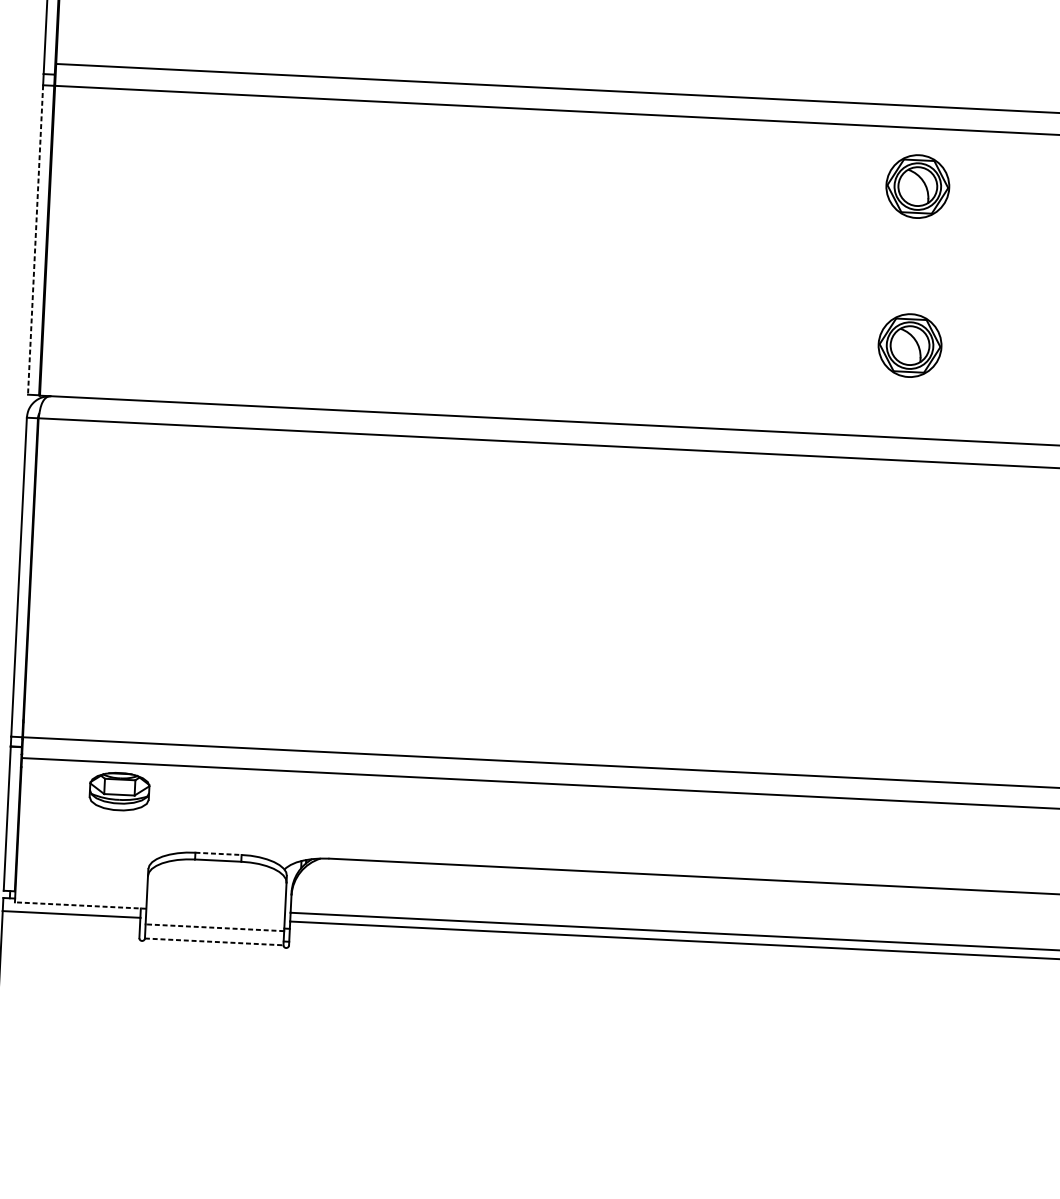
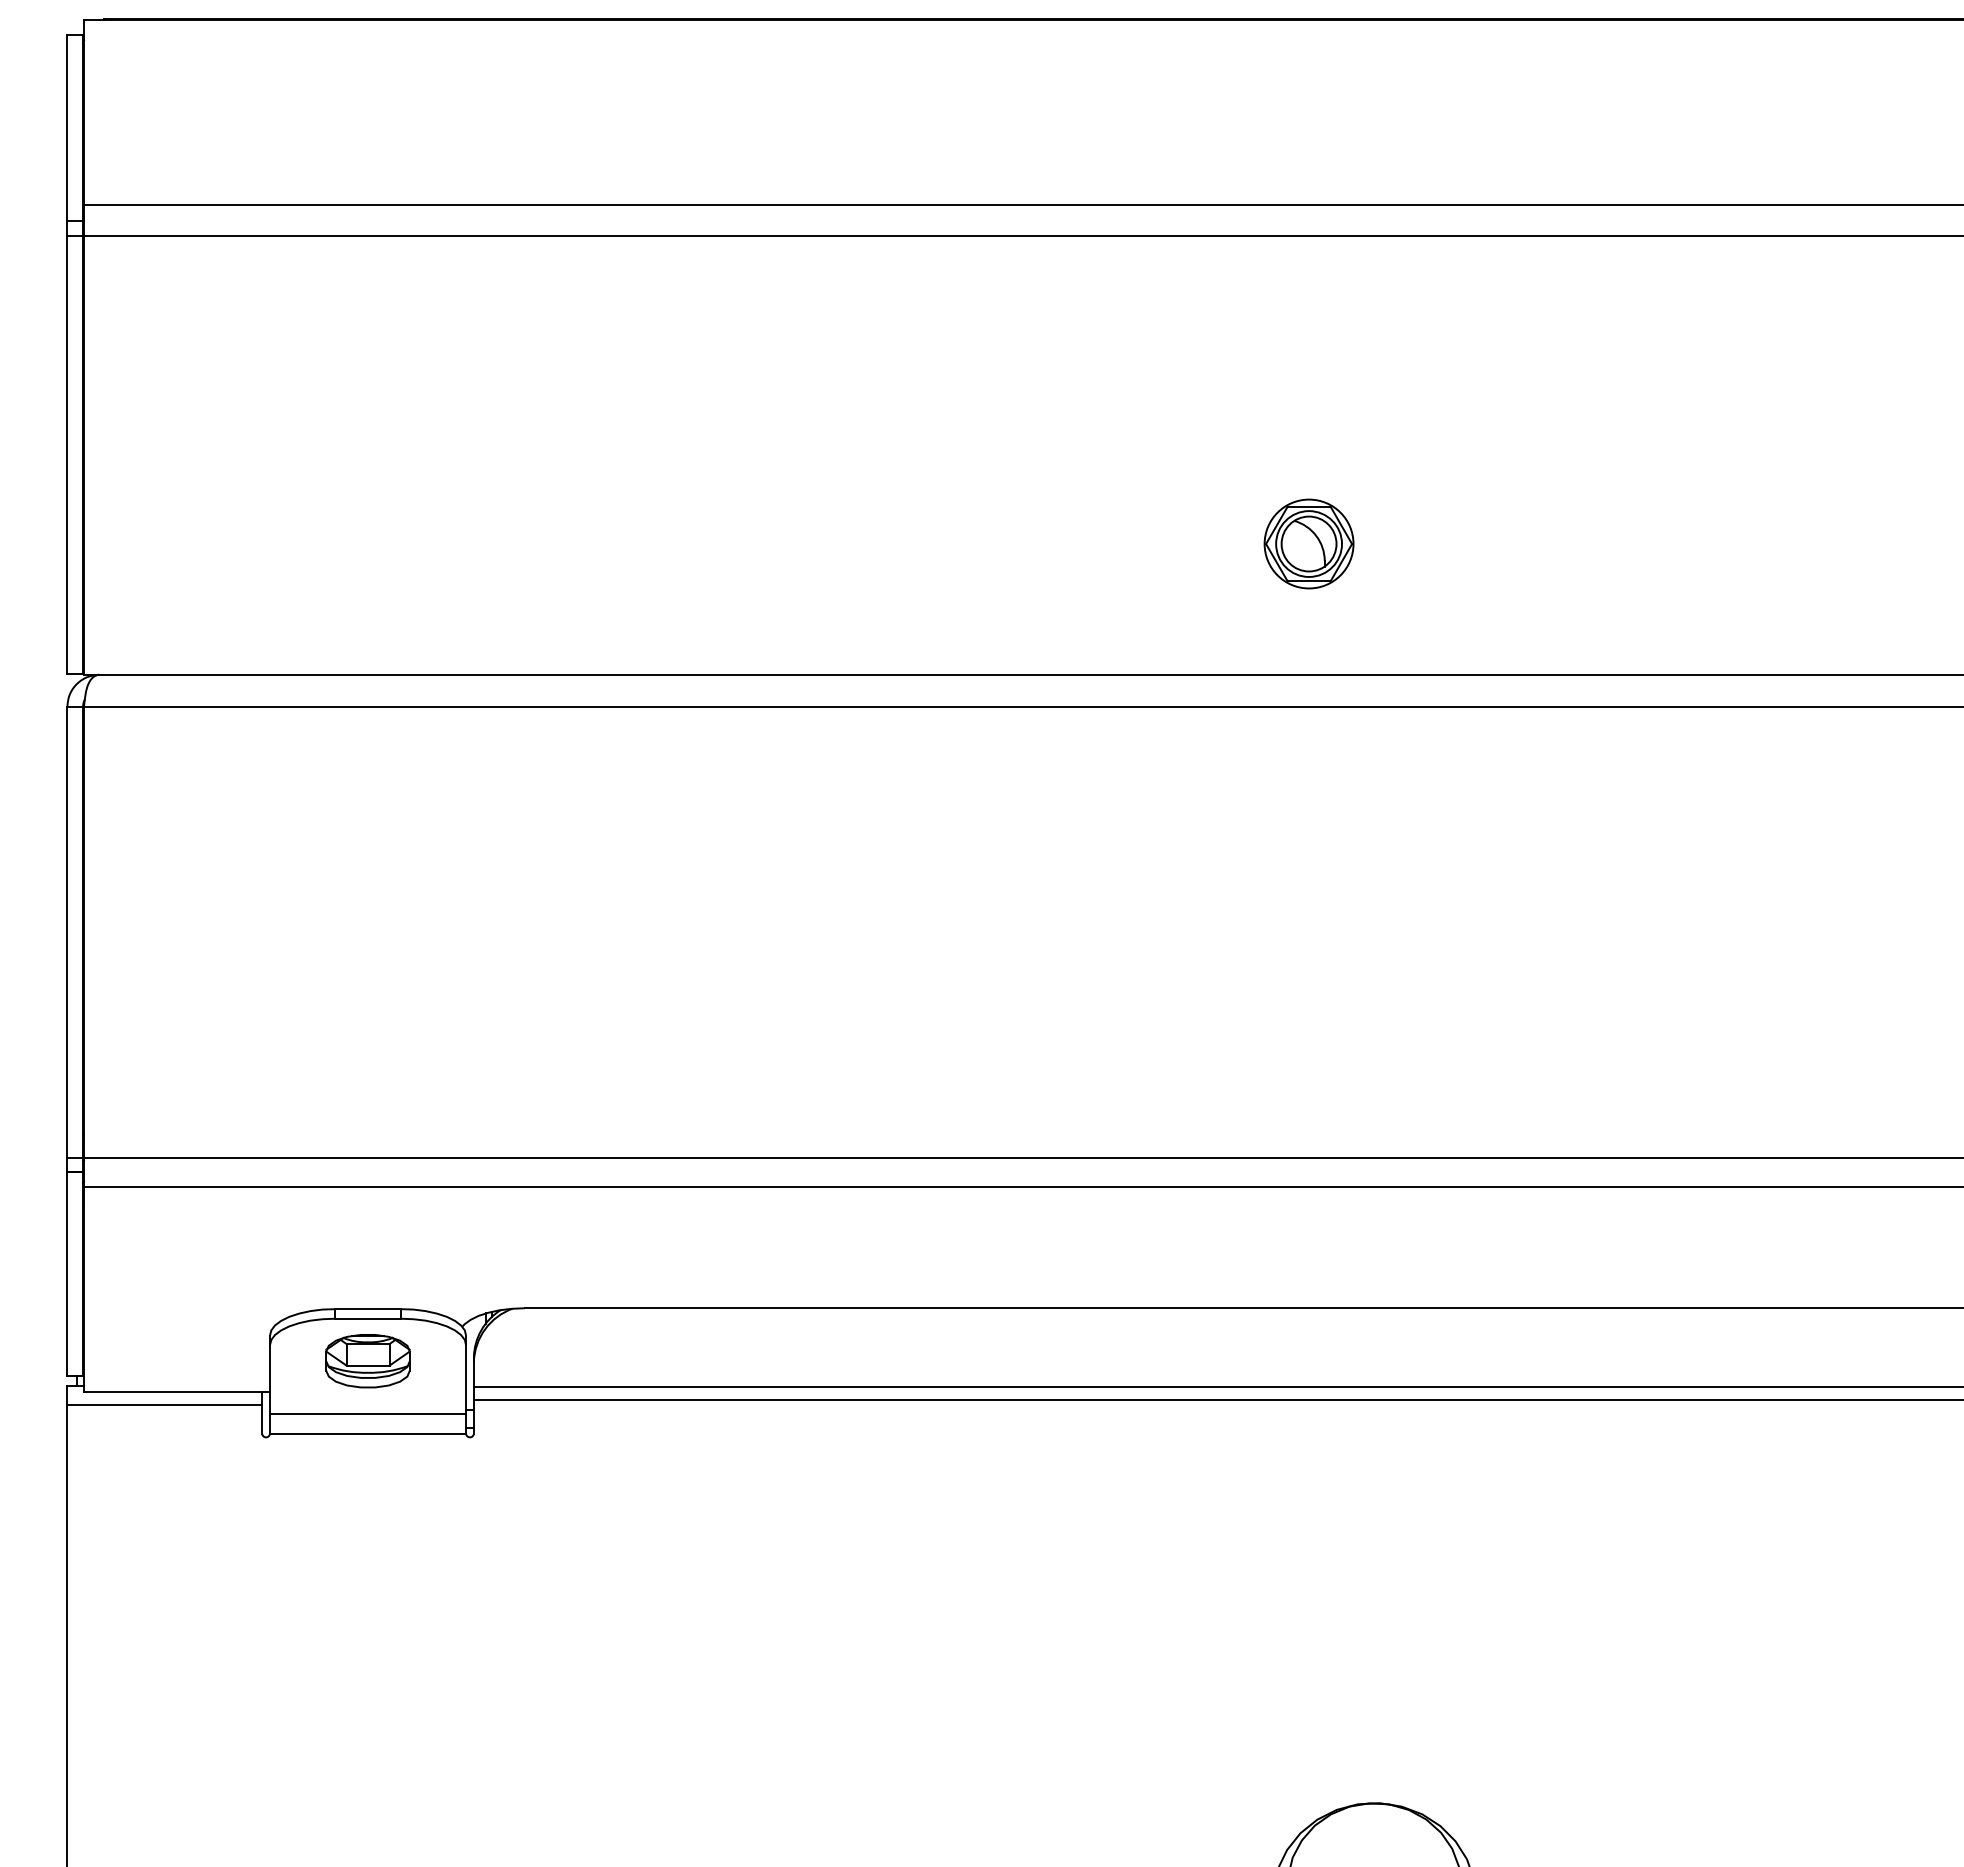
part: (917, 186) -> (1308, 318), removed
line: (35, 240) -> (67, 455), dashed -> solid
part: (119, 791) -> (367, 1361), moved
line: (218, 854) -> (368, 1309), dashed -> solid
line: (81, 905) -> (177, 1391), dashed -> solid
line: (214, 927) -> (367, 1413), dashed -> solid
line: (214, 941) -> (368, 1433), dashed -> solid

